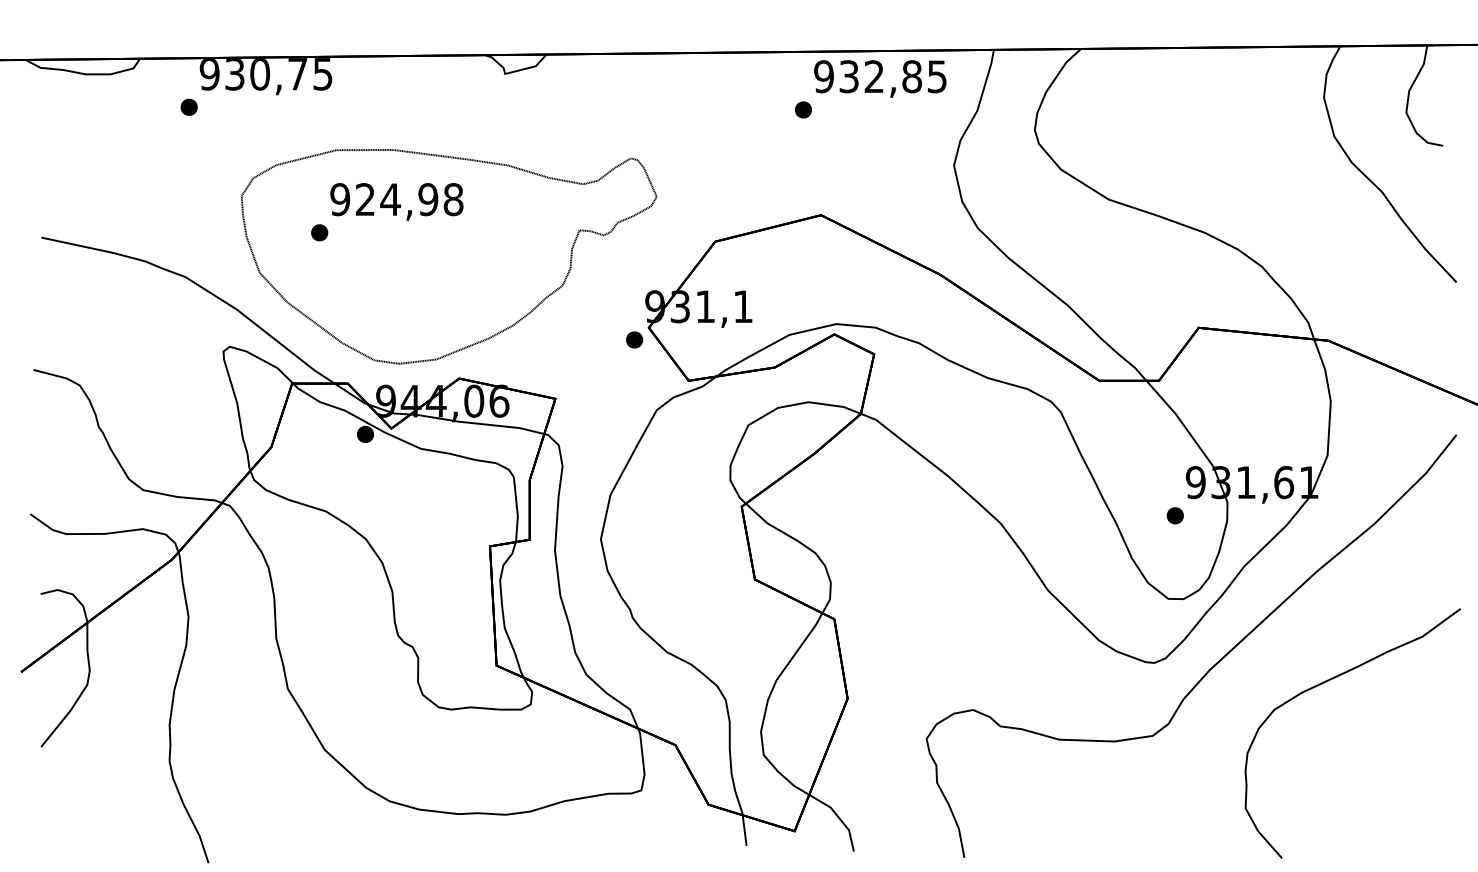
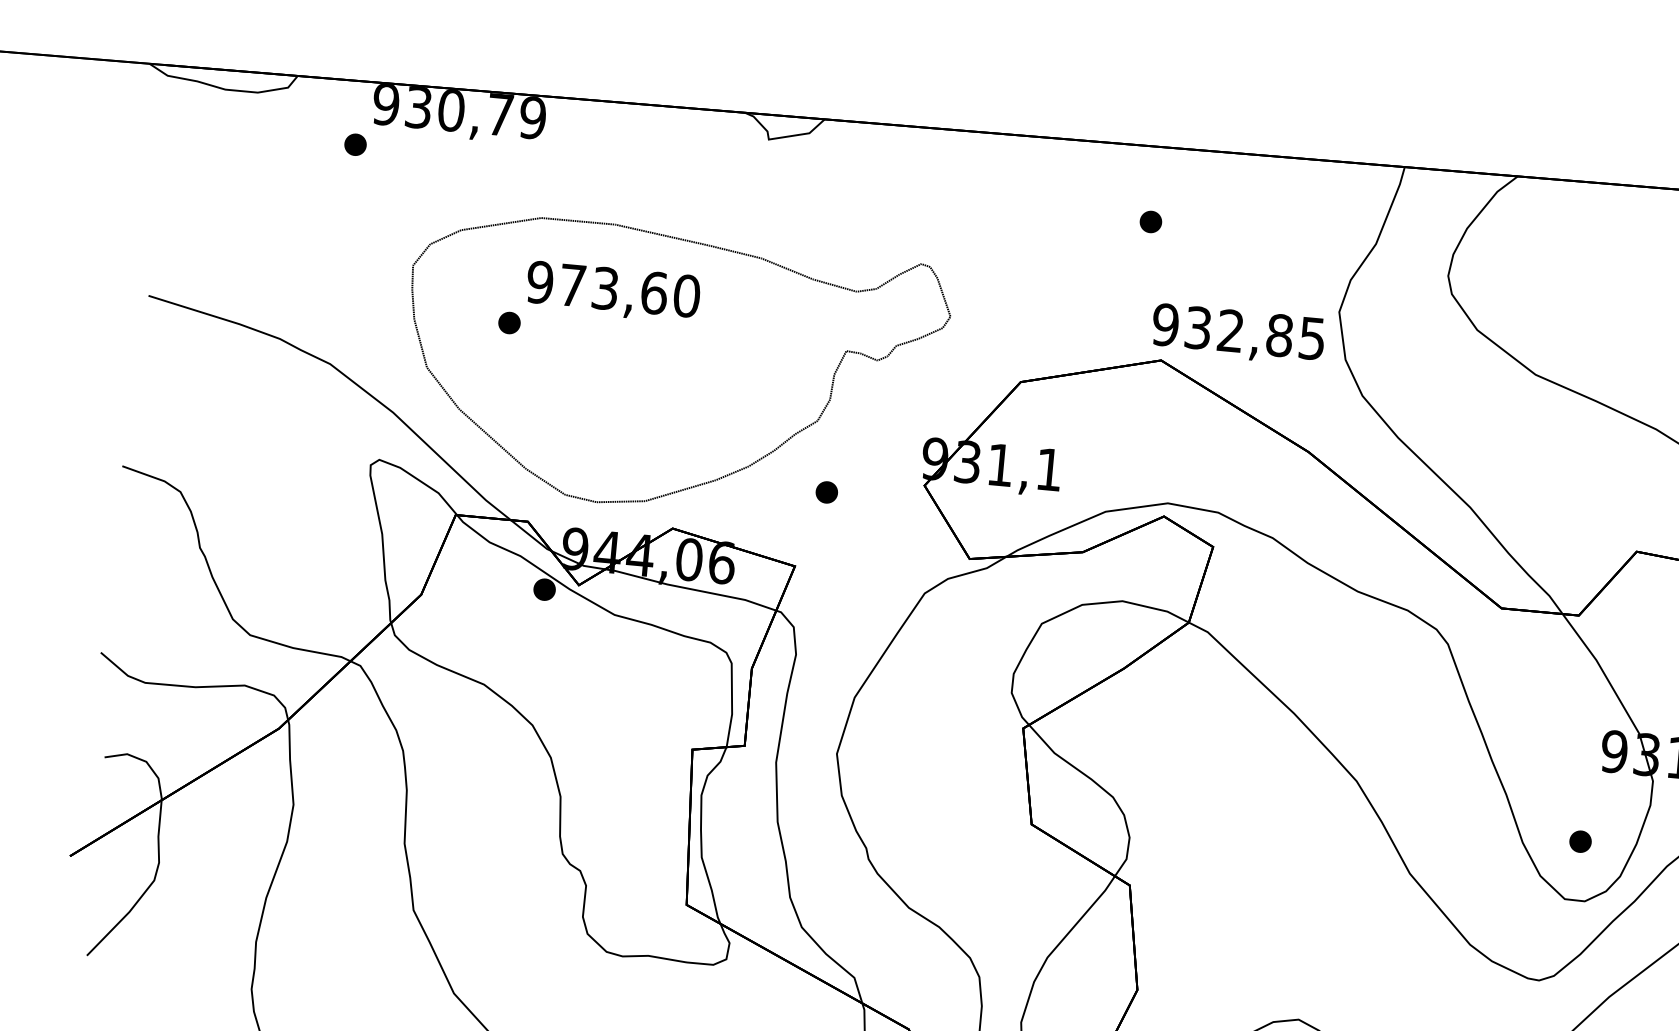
text: (322, 74) -> (532, 118), 930,75 -> 930,79
text: (880, 78) -> (1238, 334), moved
text: (409, 199) -> (629, 290), 924,98 -> 973,60
part: (634, 339) -> (826, 491), moved
part: (1174, 515) -> (1579, 841), moved

